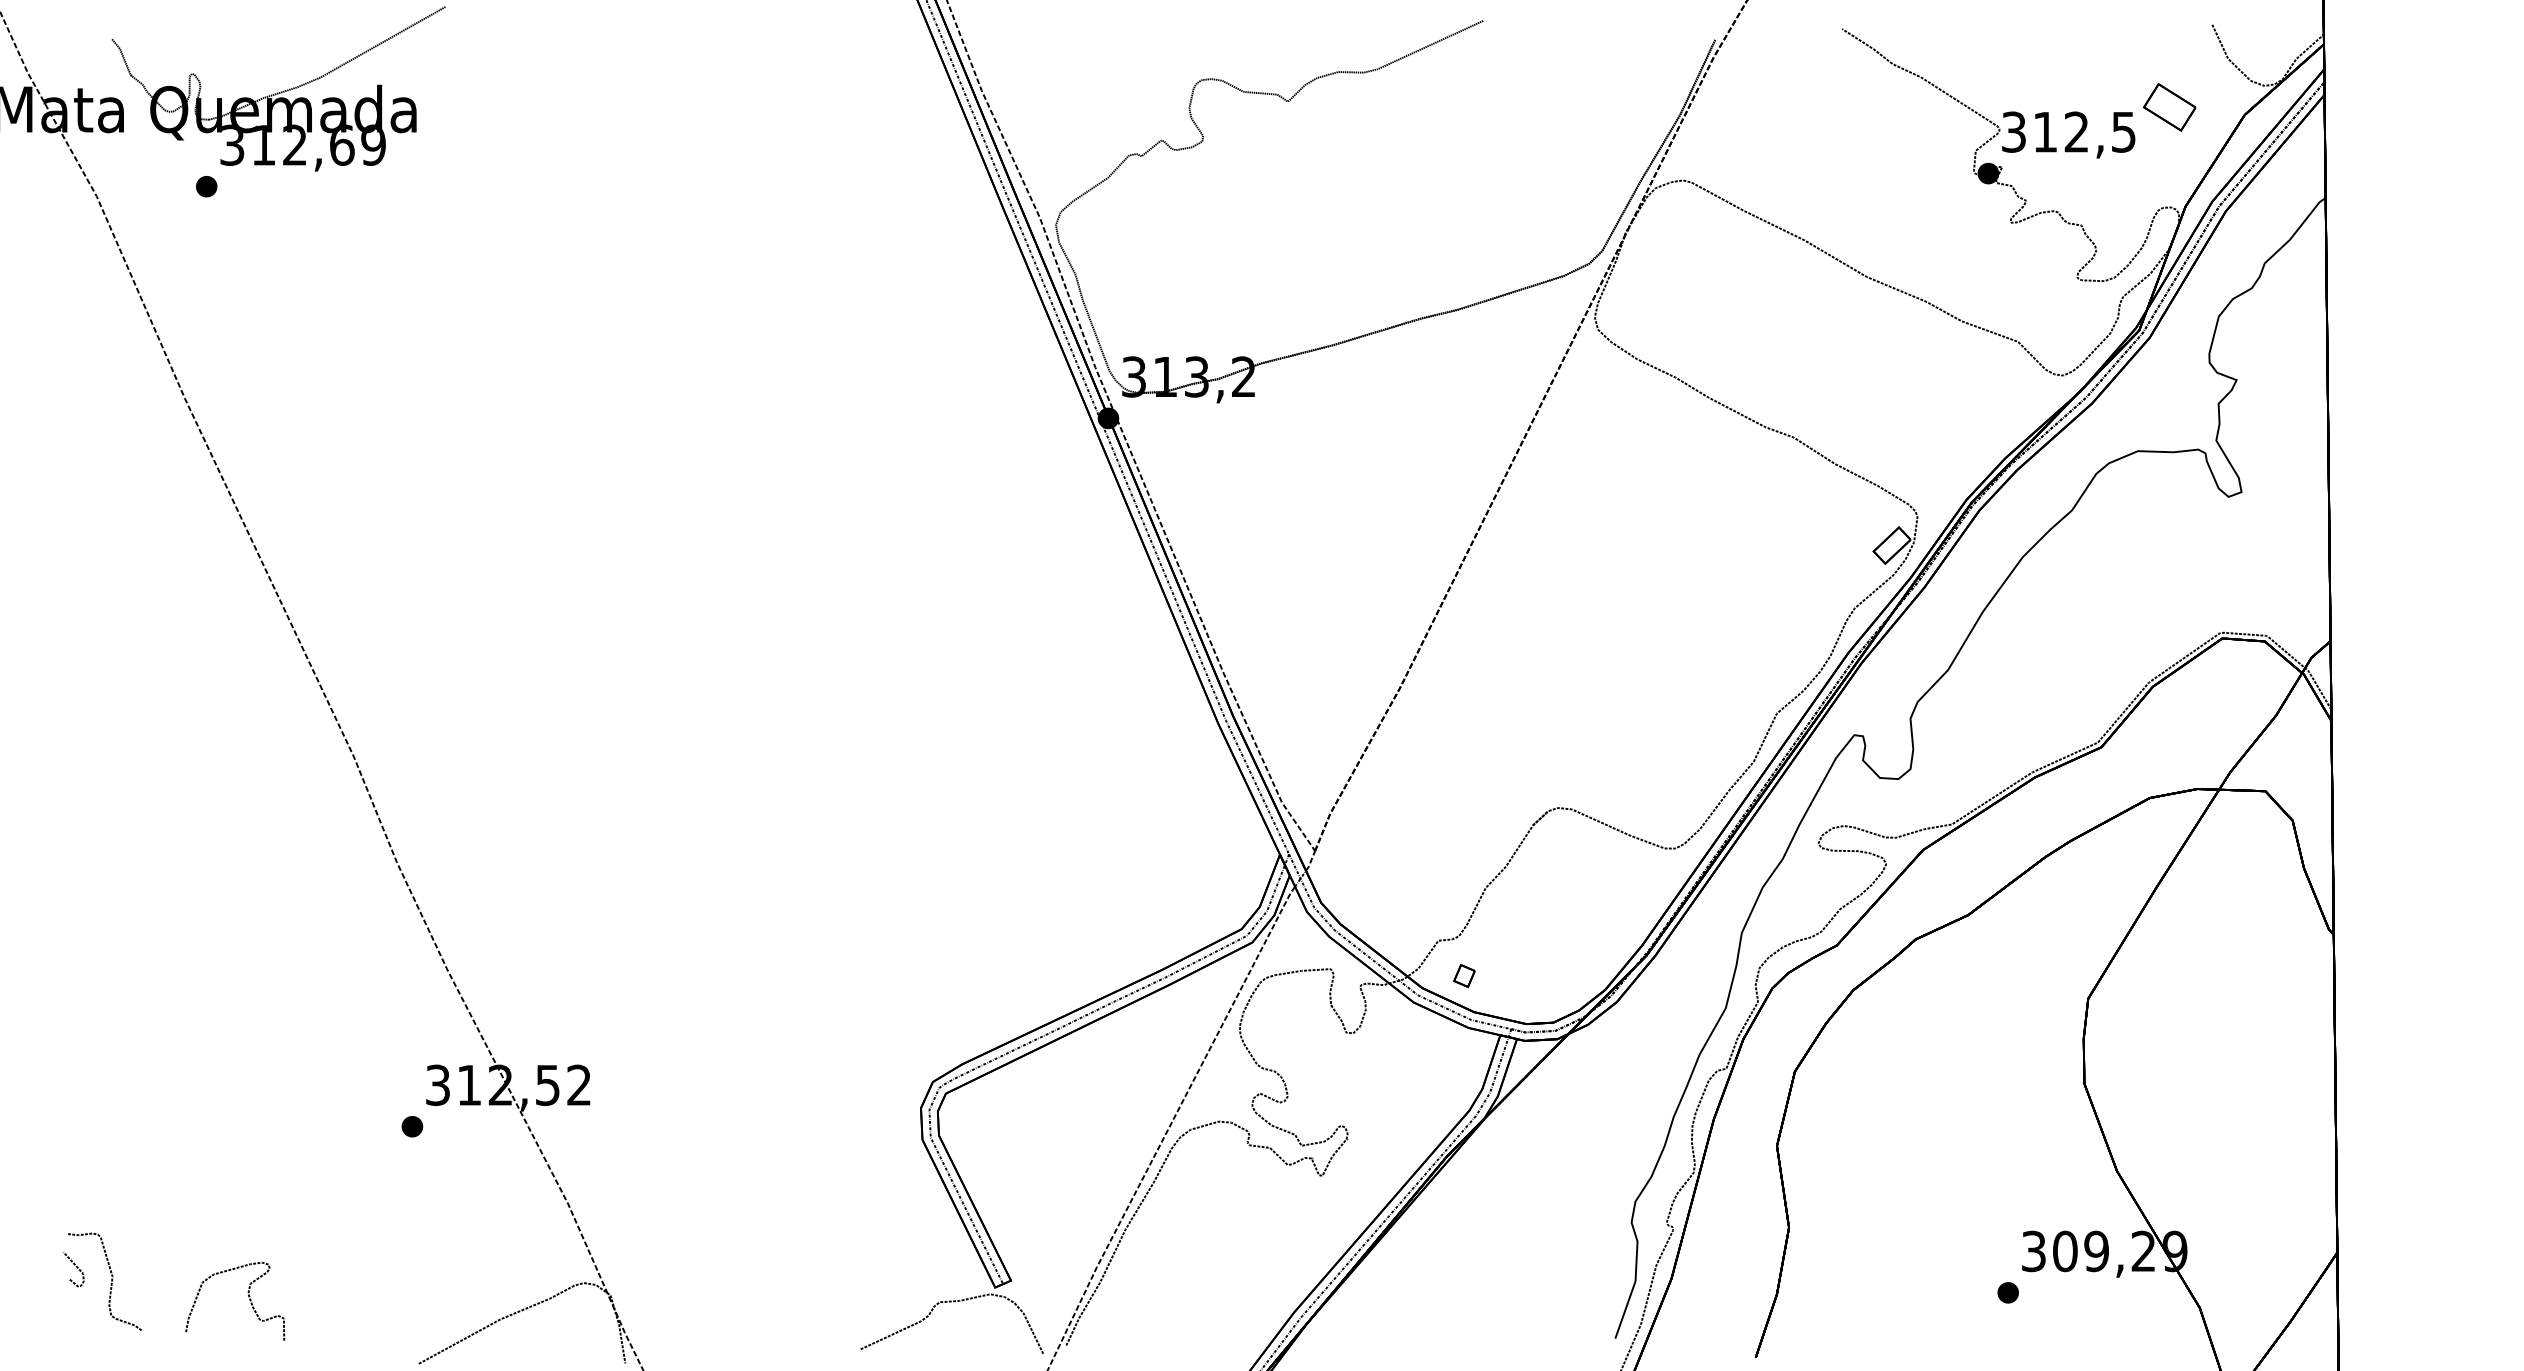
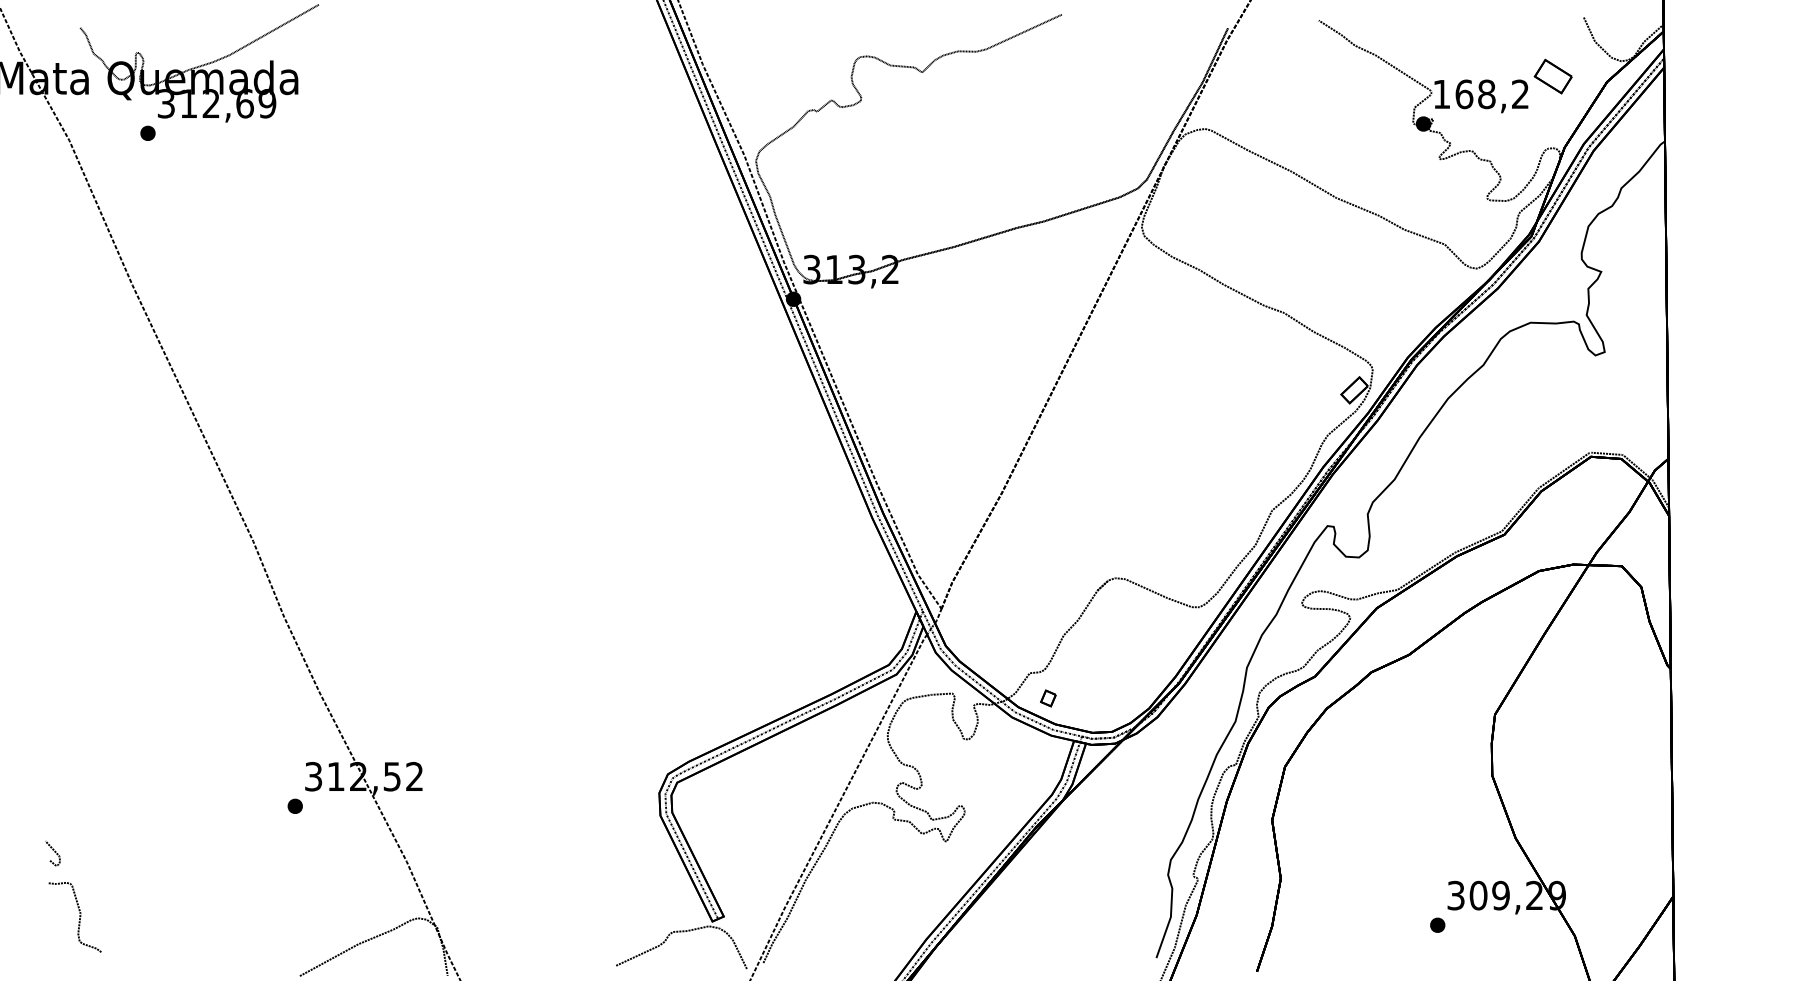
text: (2068, 131) -> (1480, 93), 312,5 -> 168,2
curve: (76, 1267) -> (54, 852), moved
curve: (248, 1297) -> (177, 928), removed

